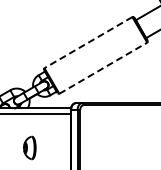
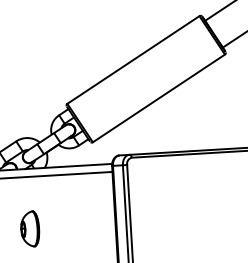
line: (88, 42) -> (133, 59), dashed -> solid
line: (103, 68) -> (159, 98), dashed -> solid
part: (29, 147) -> (29, 228), moved

